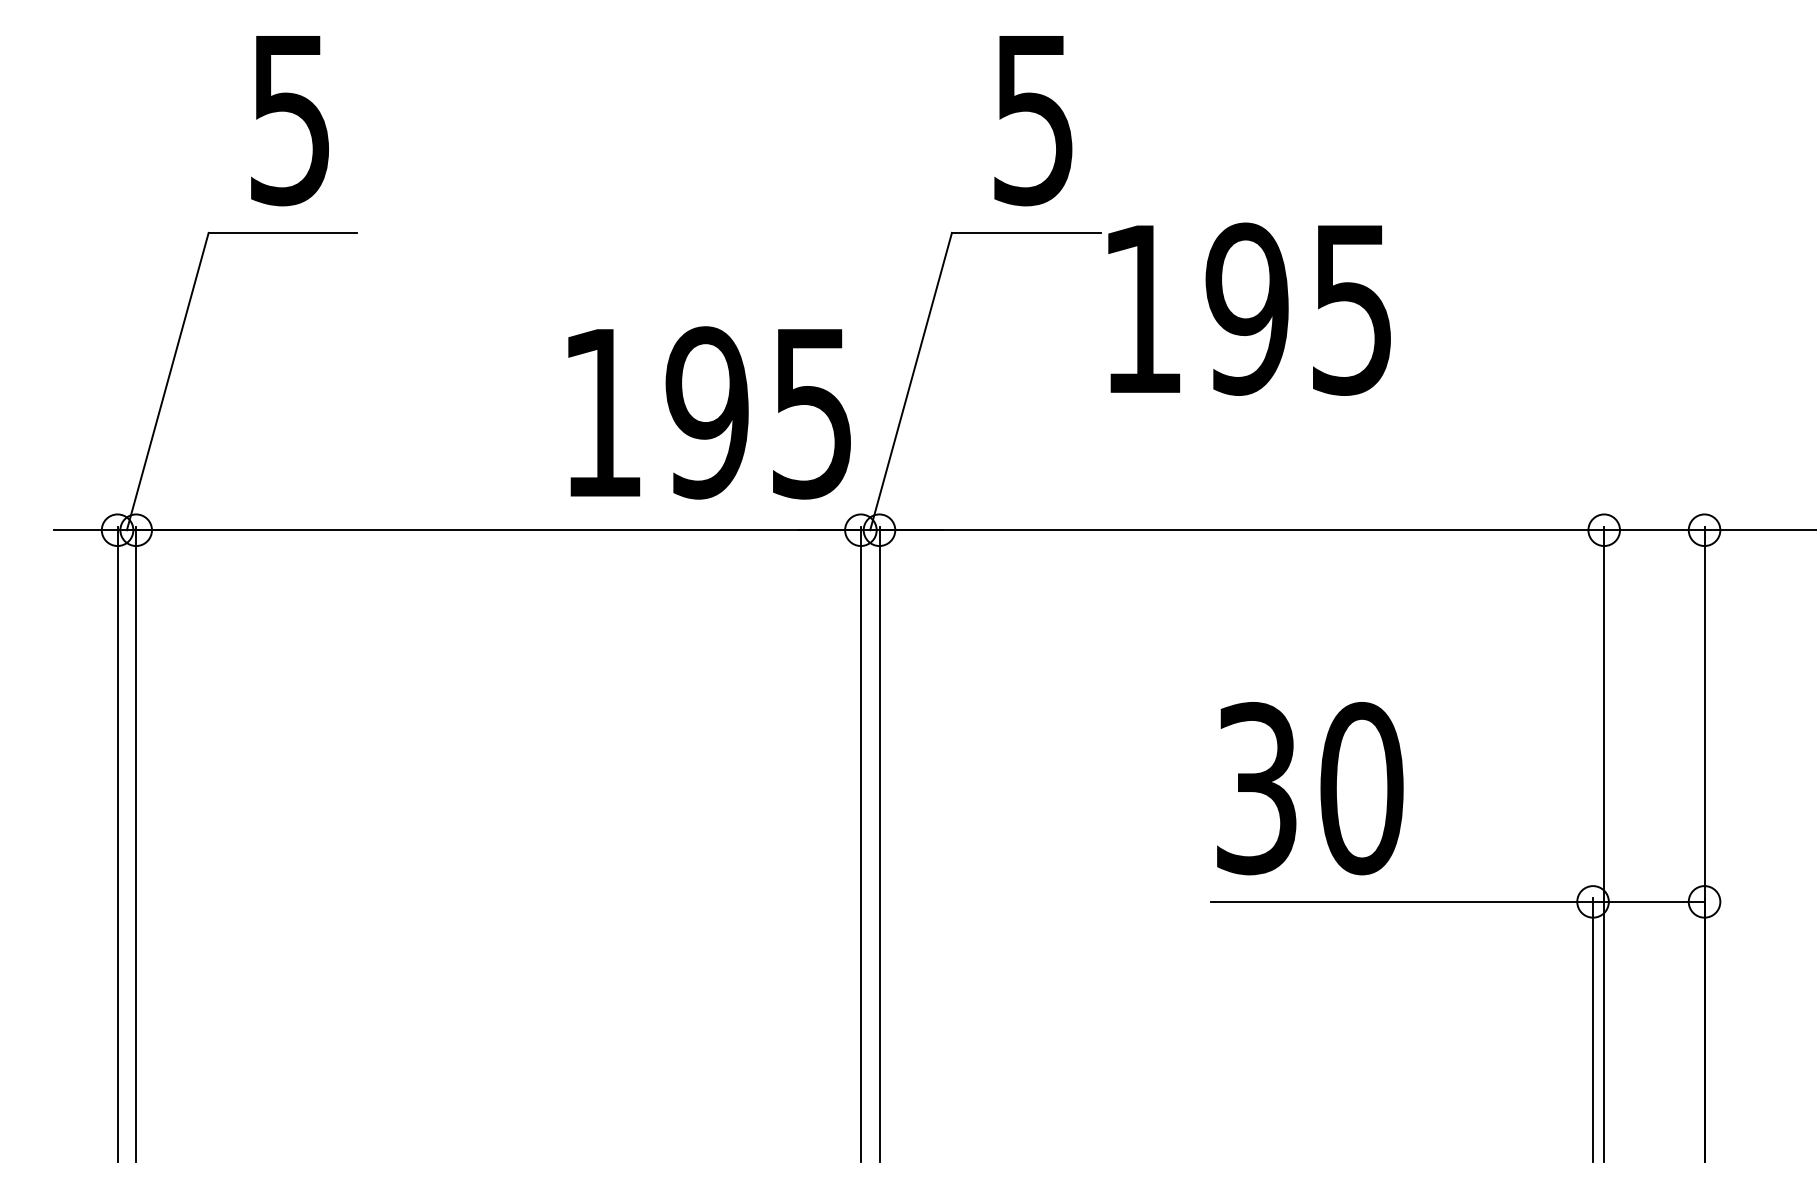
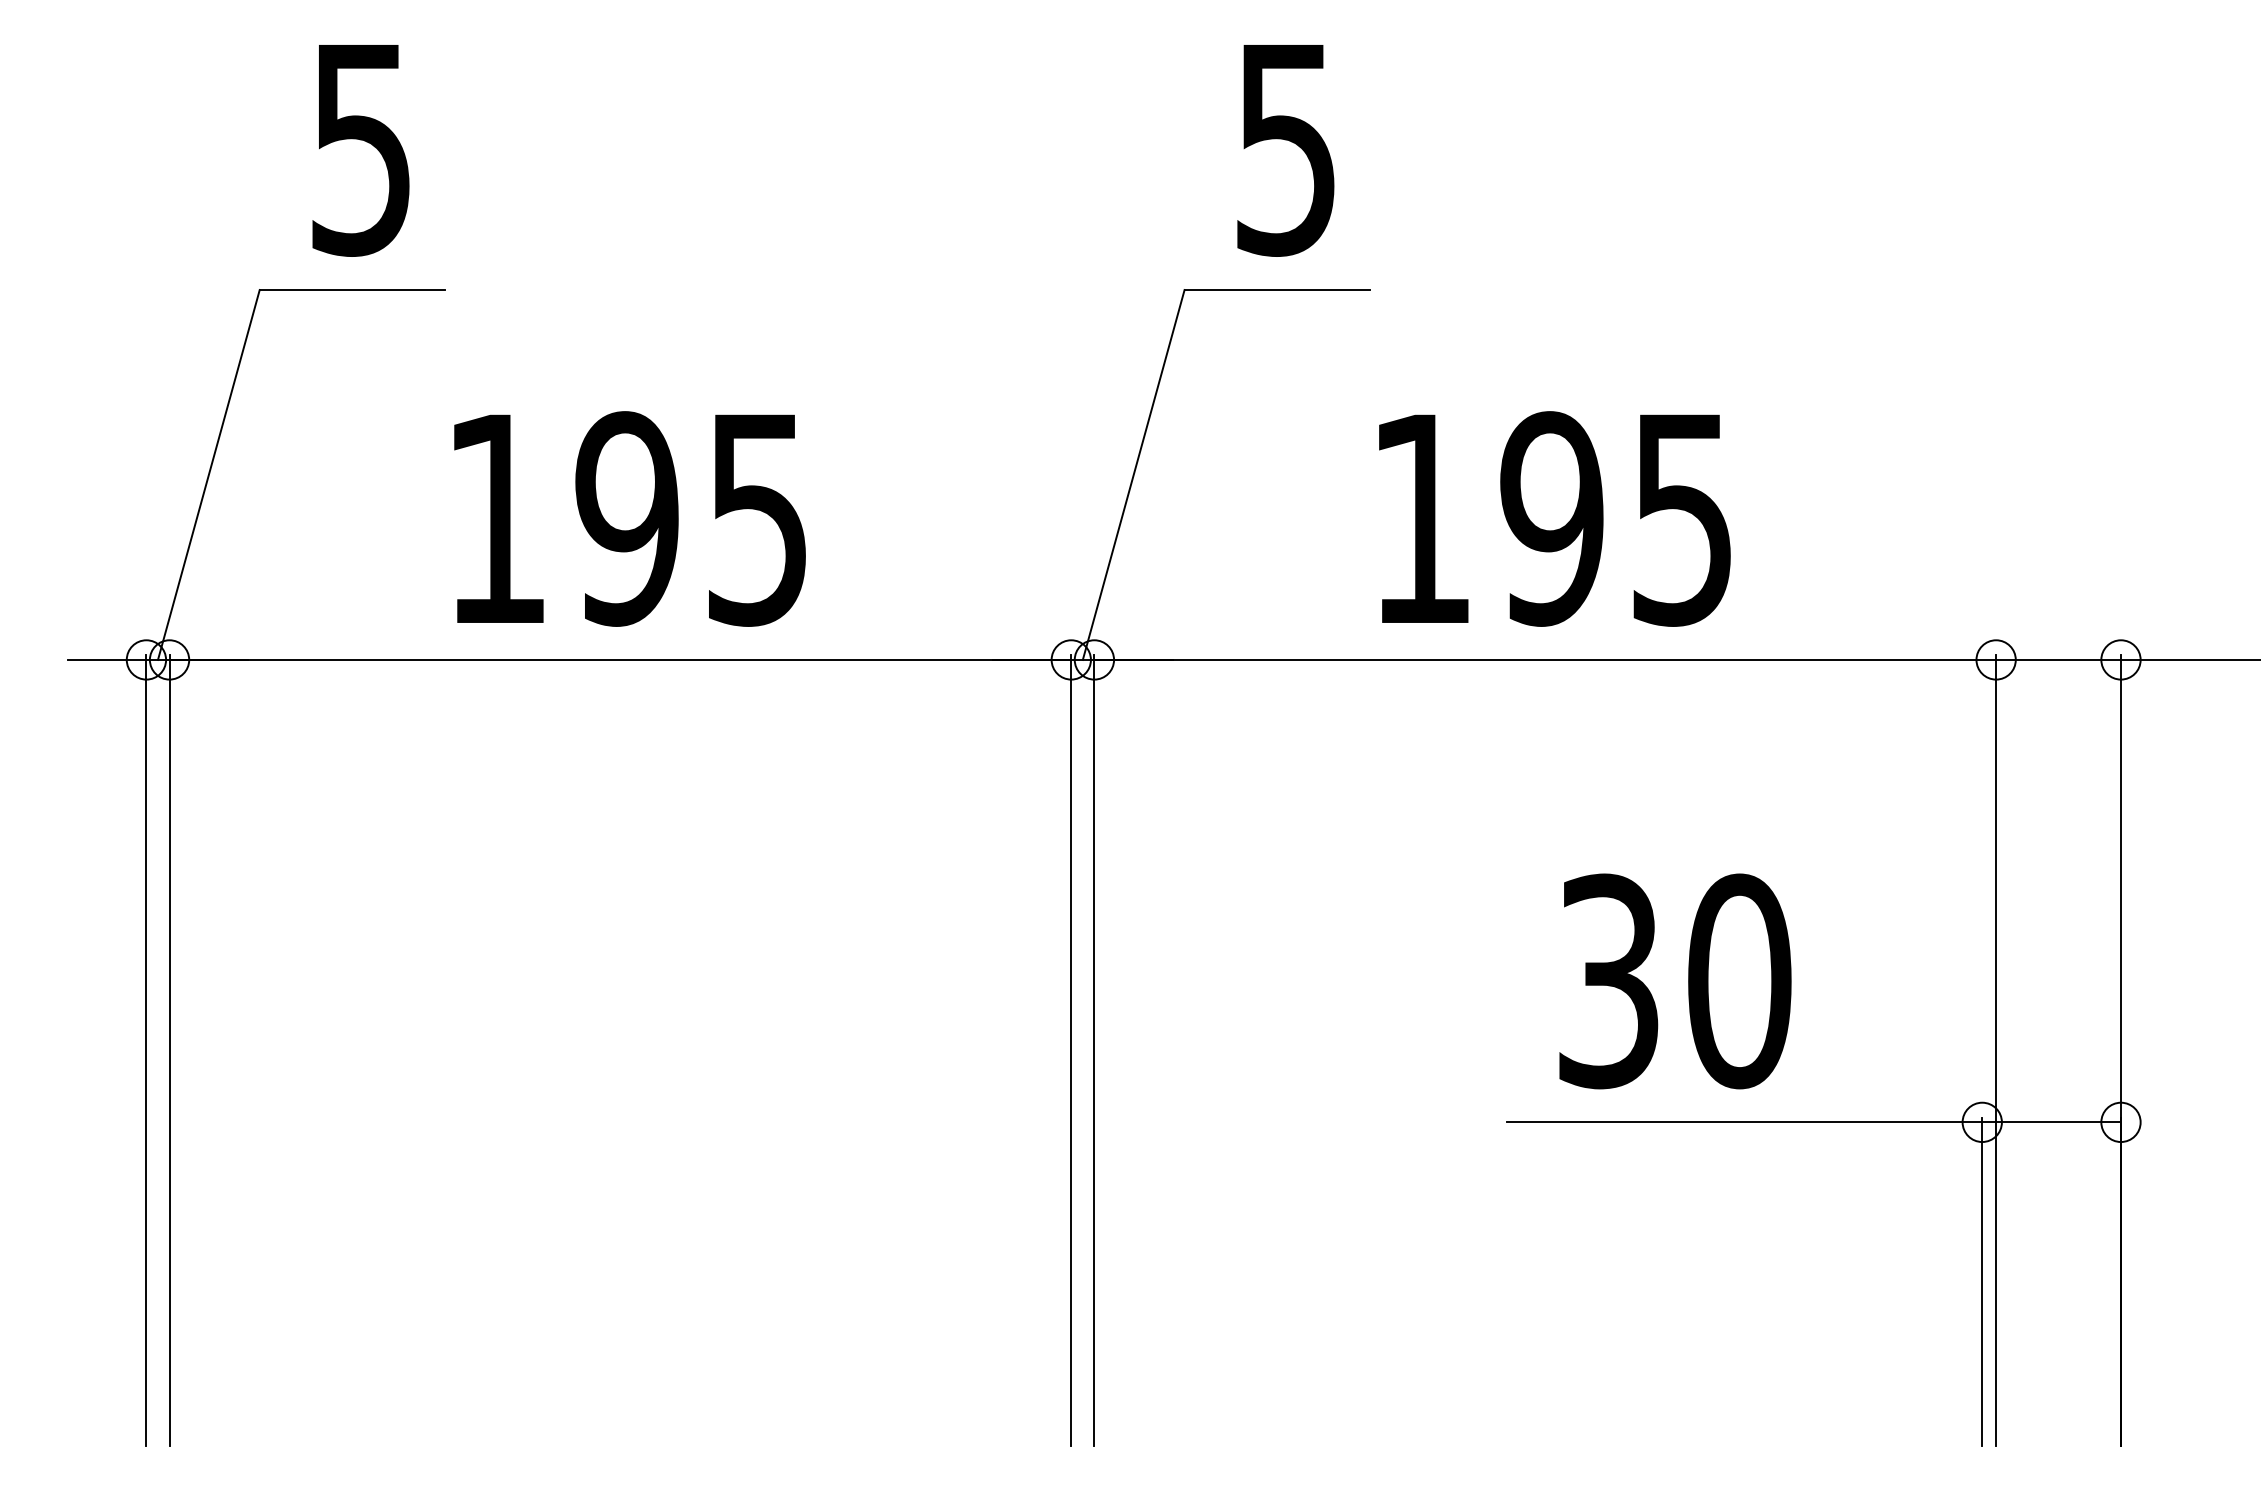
text: (1249, 308) -> (1554, 518), moved
text: (709, 412) -> (629, 518), moved
text: (1310, 788) -> (1675, 981), moved

